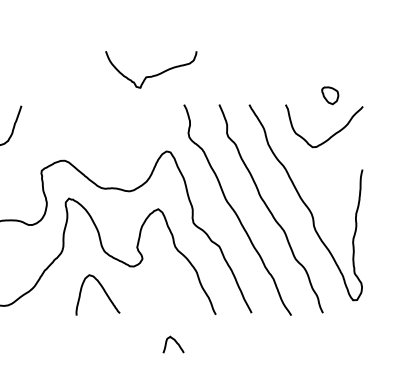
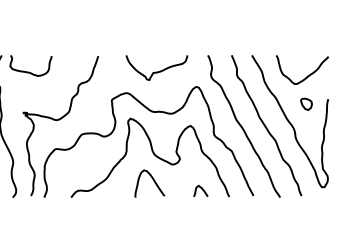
curve: (150, 75) -> (156, 71), moved
part: (330, 94) -> (306, 103), moved
curve: (174, 342) -> (201, 189), moved

